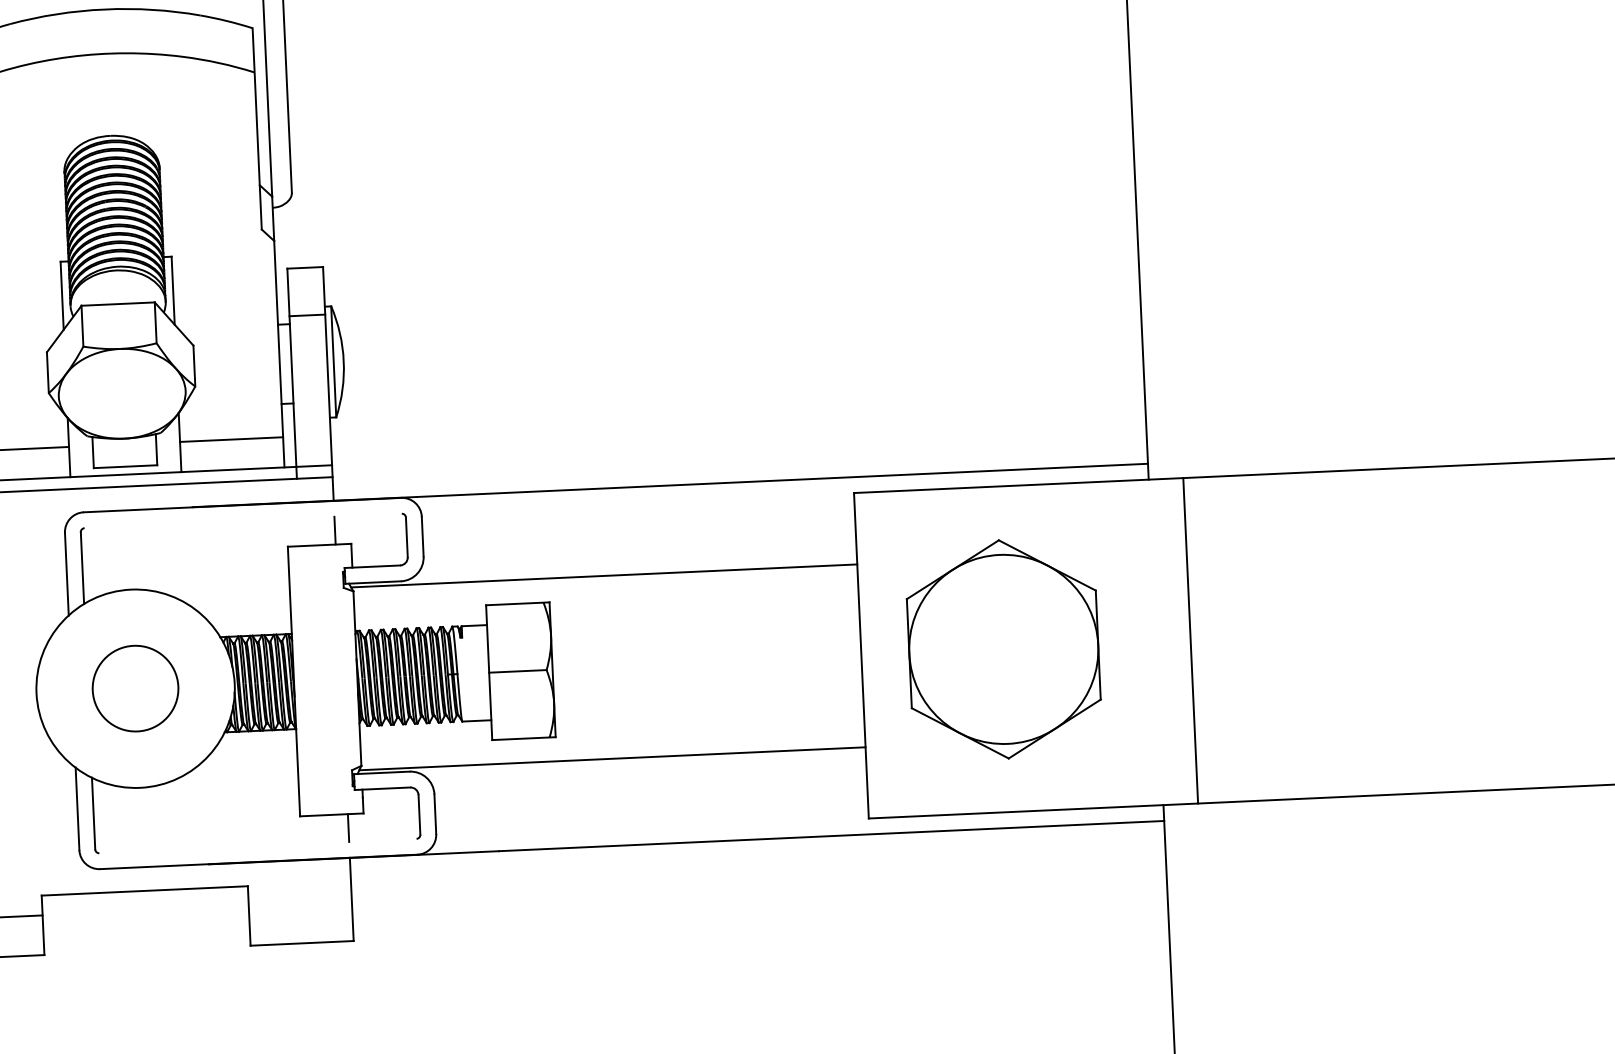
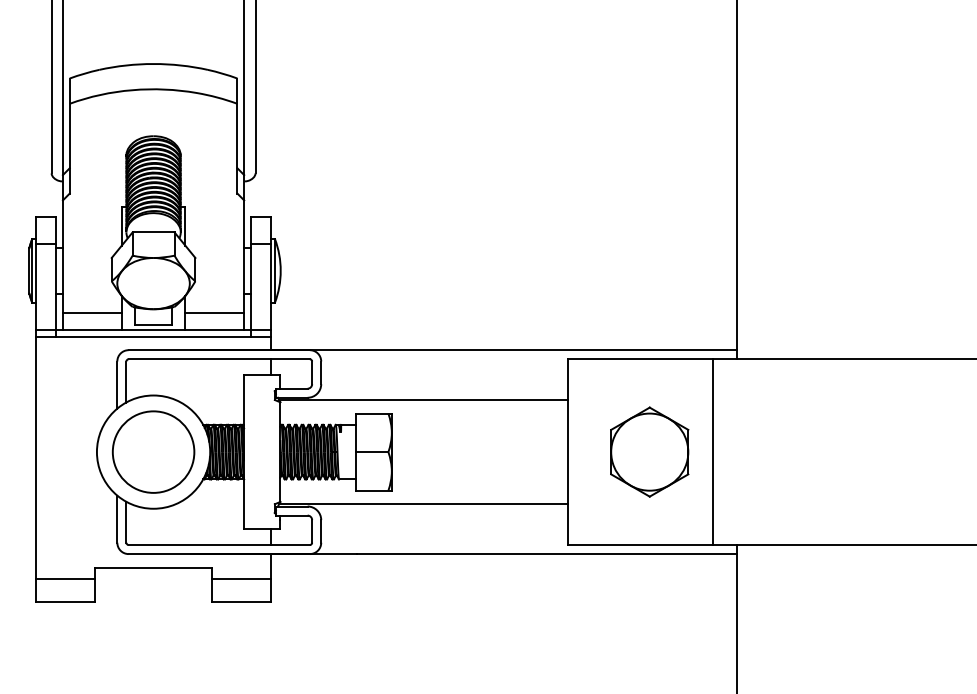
line: (241, 521) -> (218, 359), added
line: (1190, 641) -> (713, 452), moved
part: (1003, 648) -> (649, 451), size x0.71
circle: (135, 687) -> (153, 451), size x1.67
line: (256, 846) -> (218, 545), added
line: (299, 904) -> (241, 579), added

